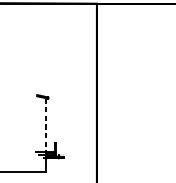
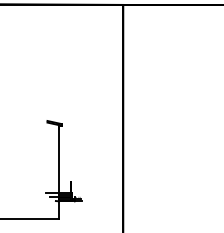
line: (45, 125) -> (58, 159), dashed -> solid

